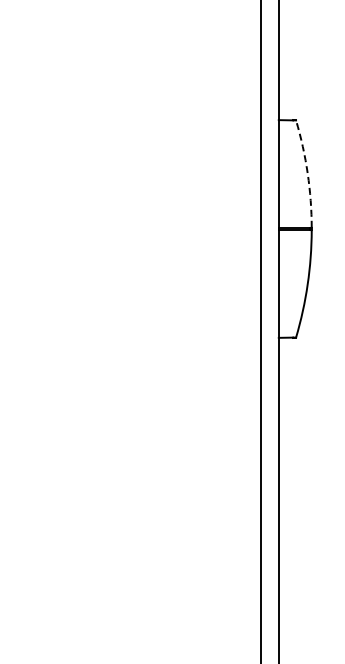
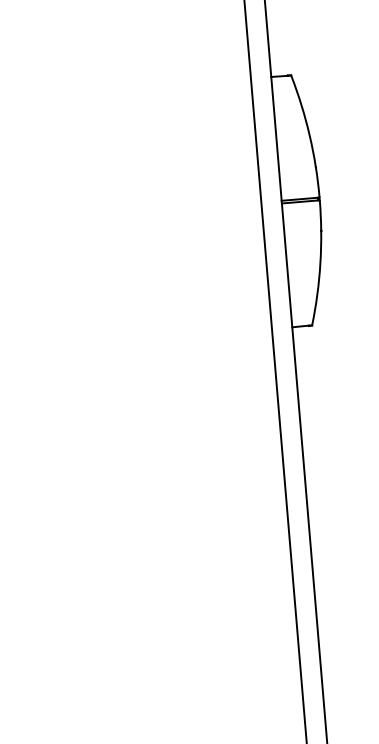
arc: (307, 173) -> (309, 135), dashed -> solid

